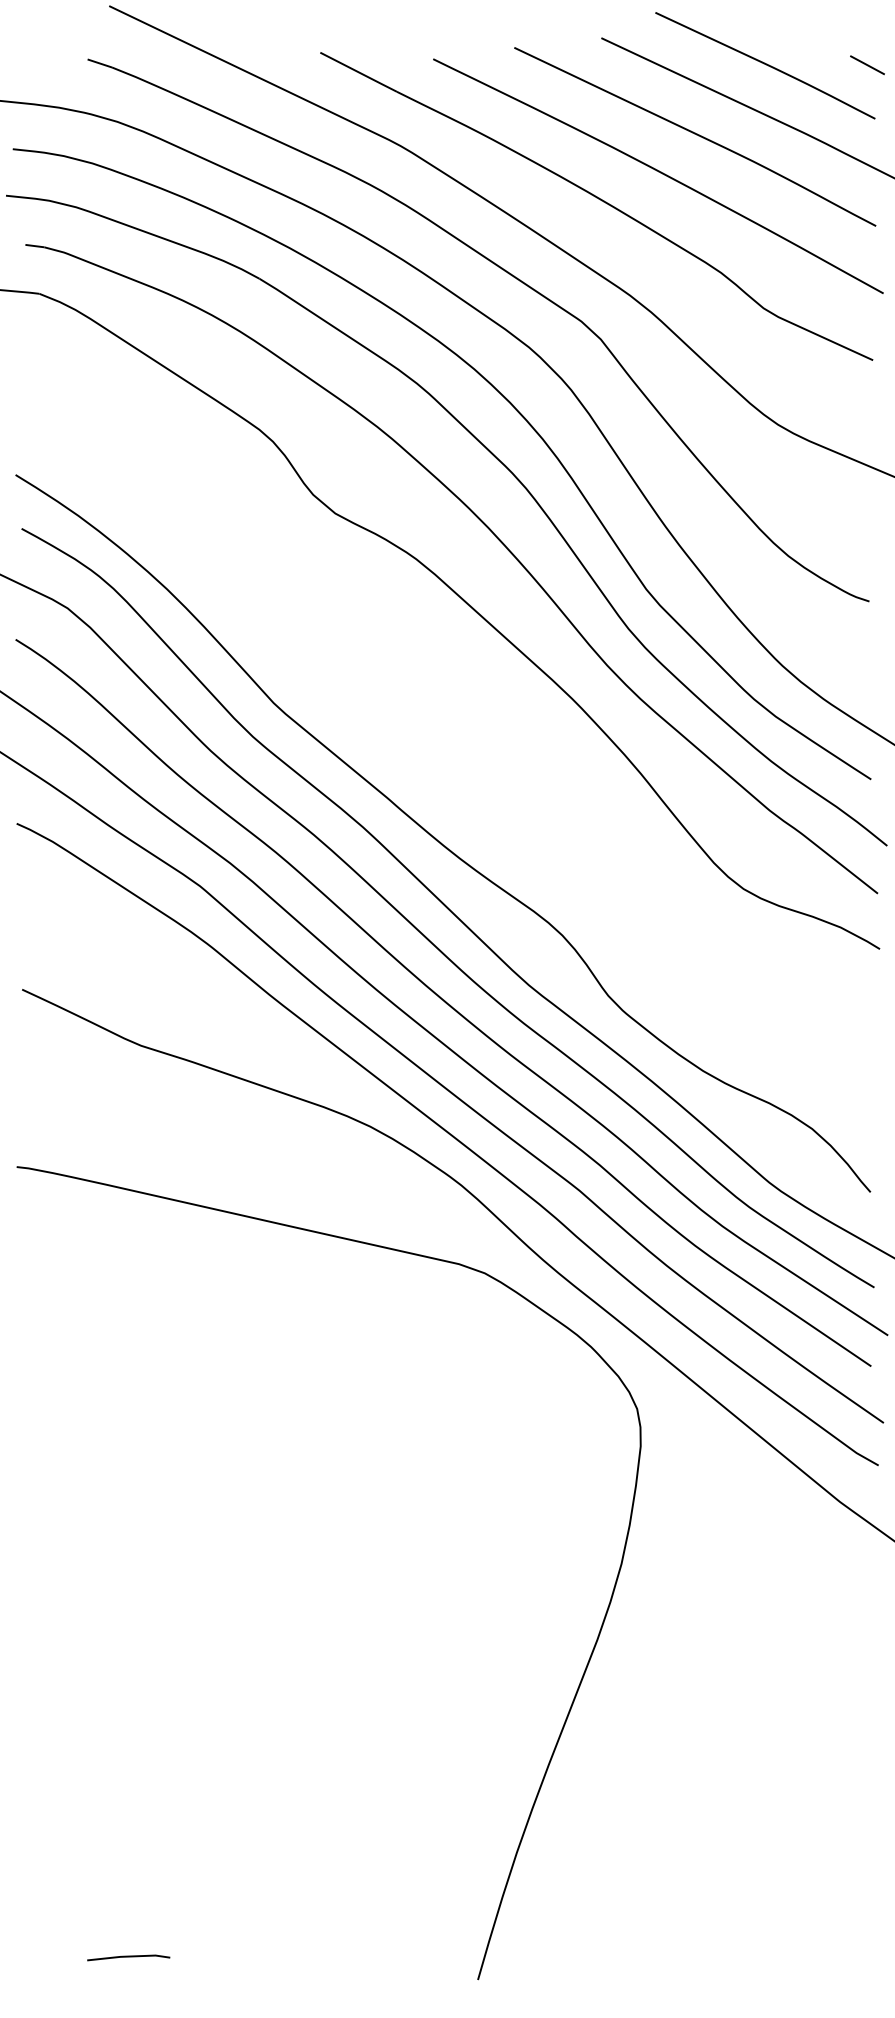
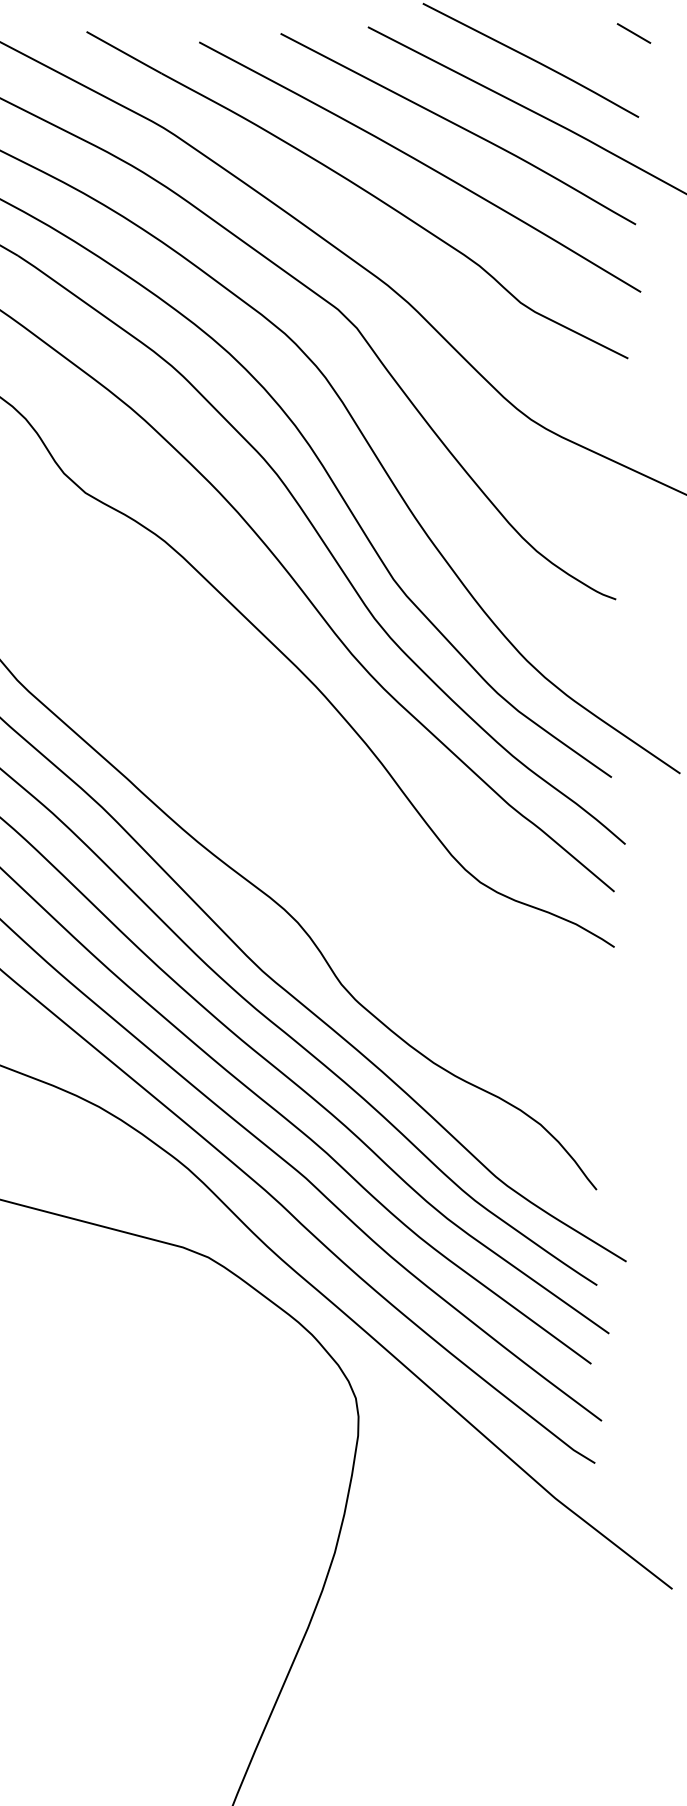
line: (867, 65) -> (634, 33), moved

